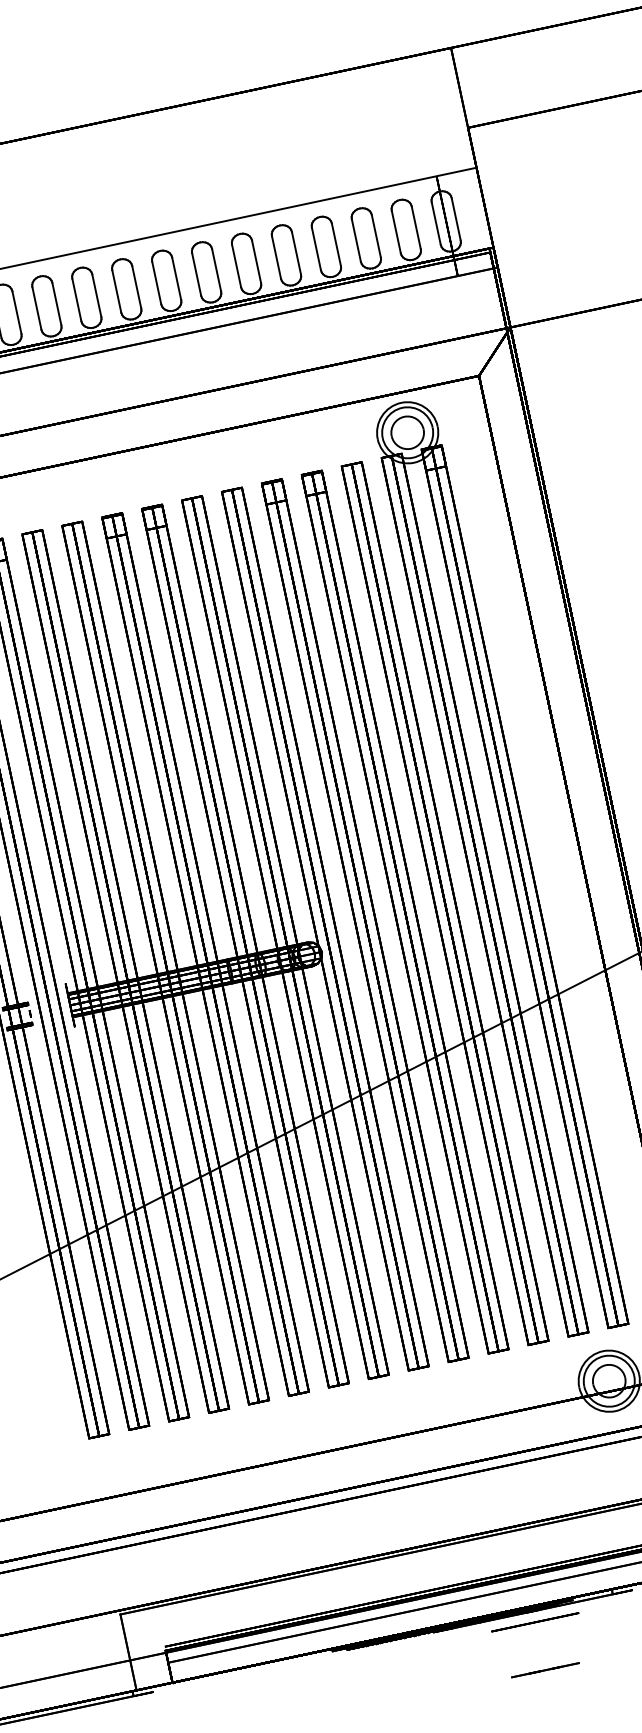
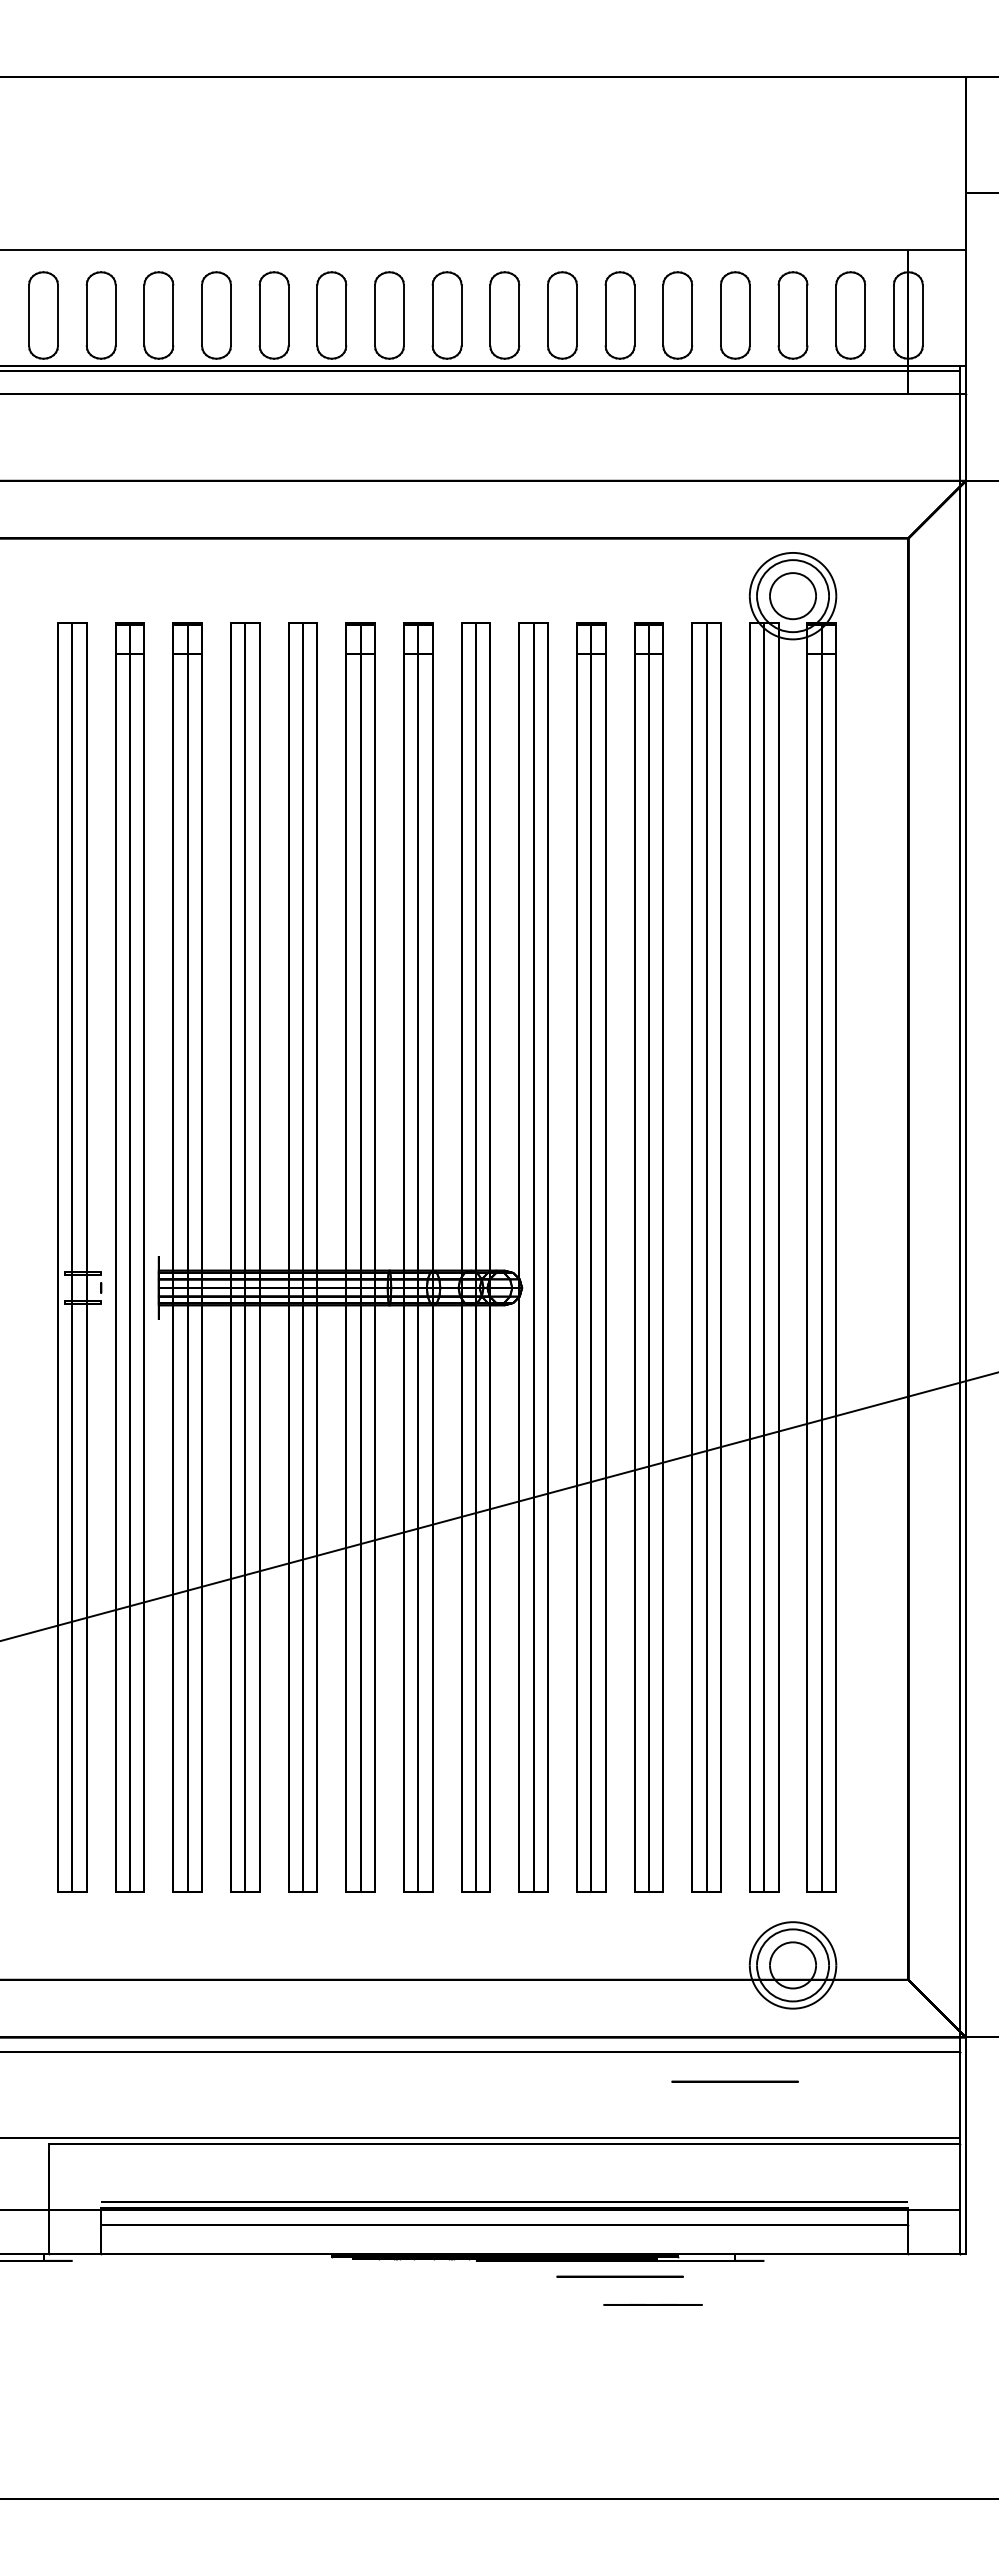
circle: (585, 1470) -> (734, 2081), added
line: (545, 1670) -> (652, 2304), moved

